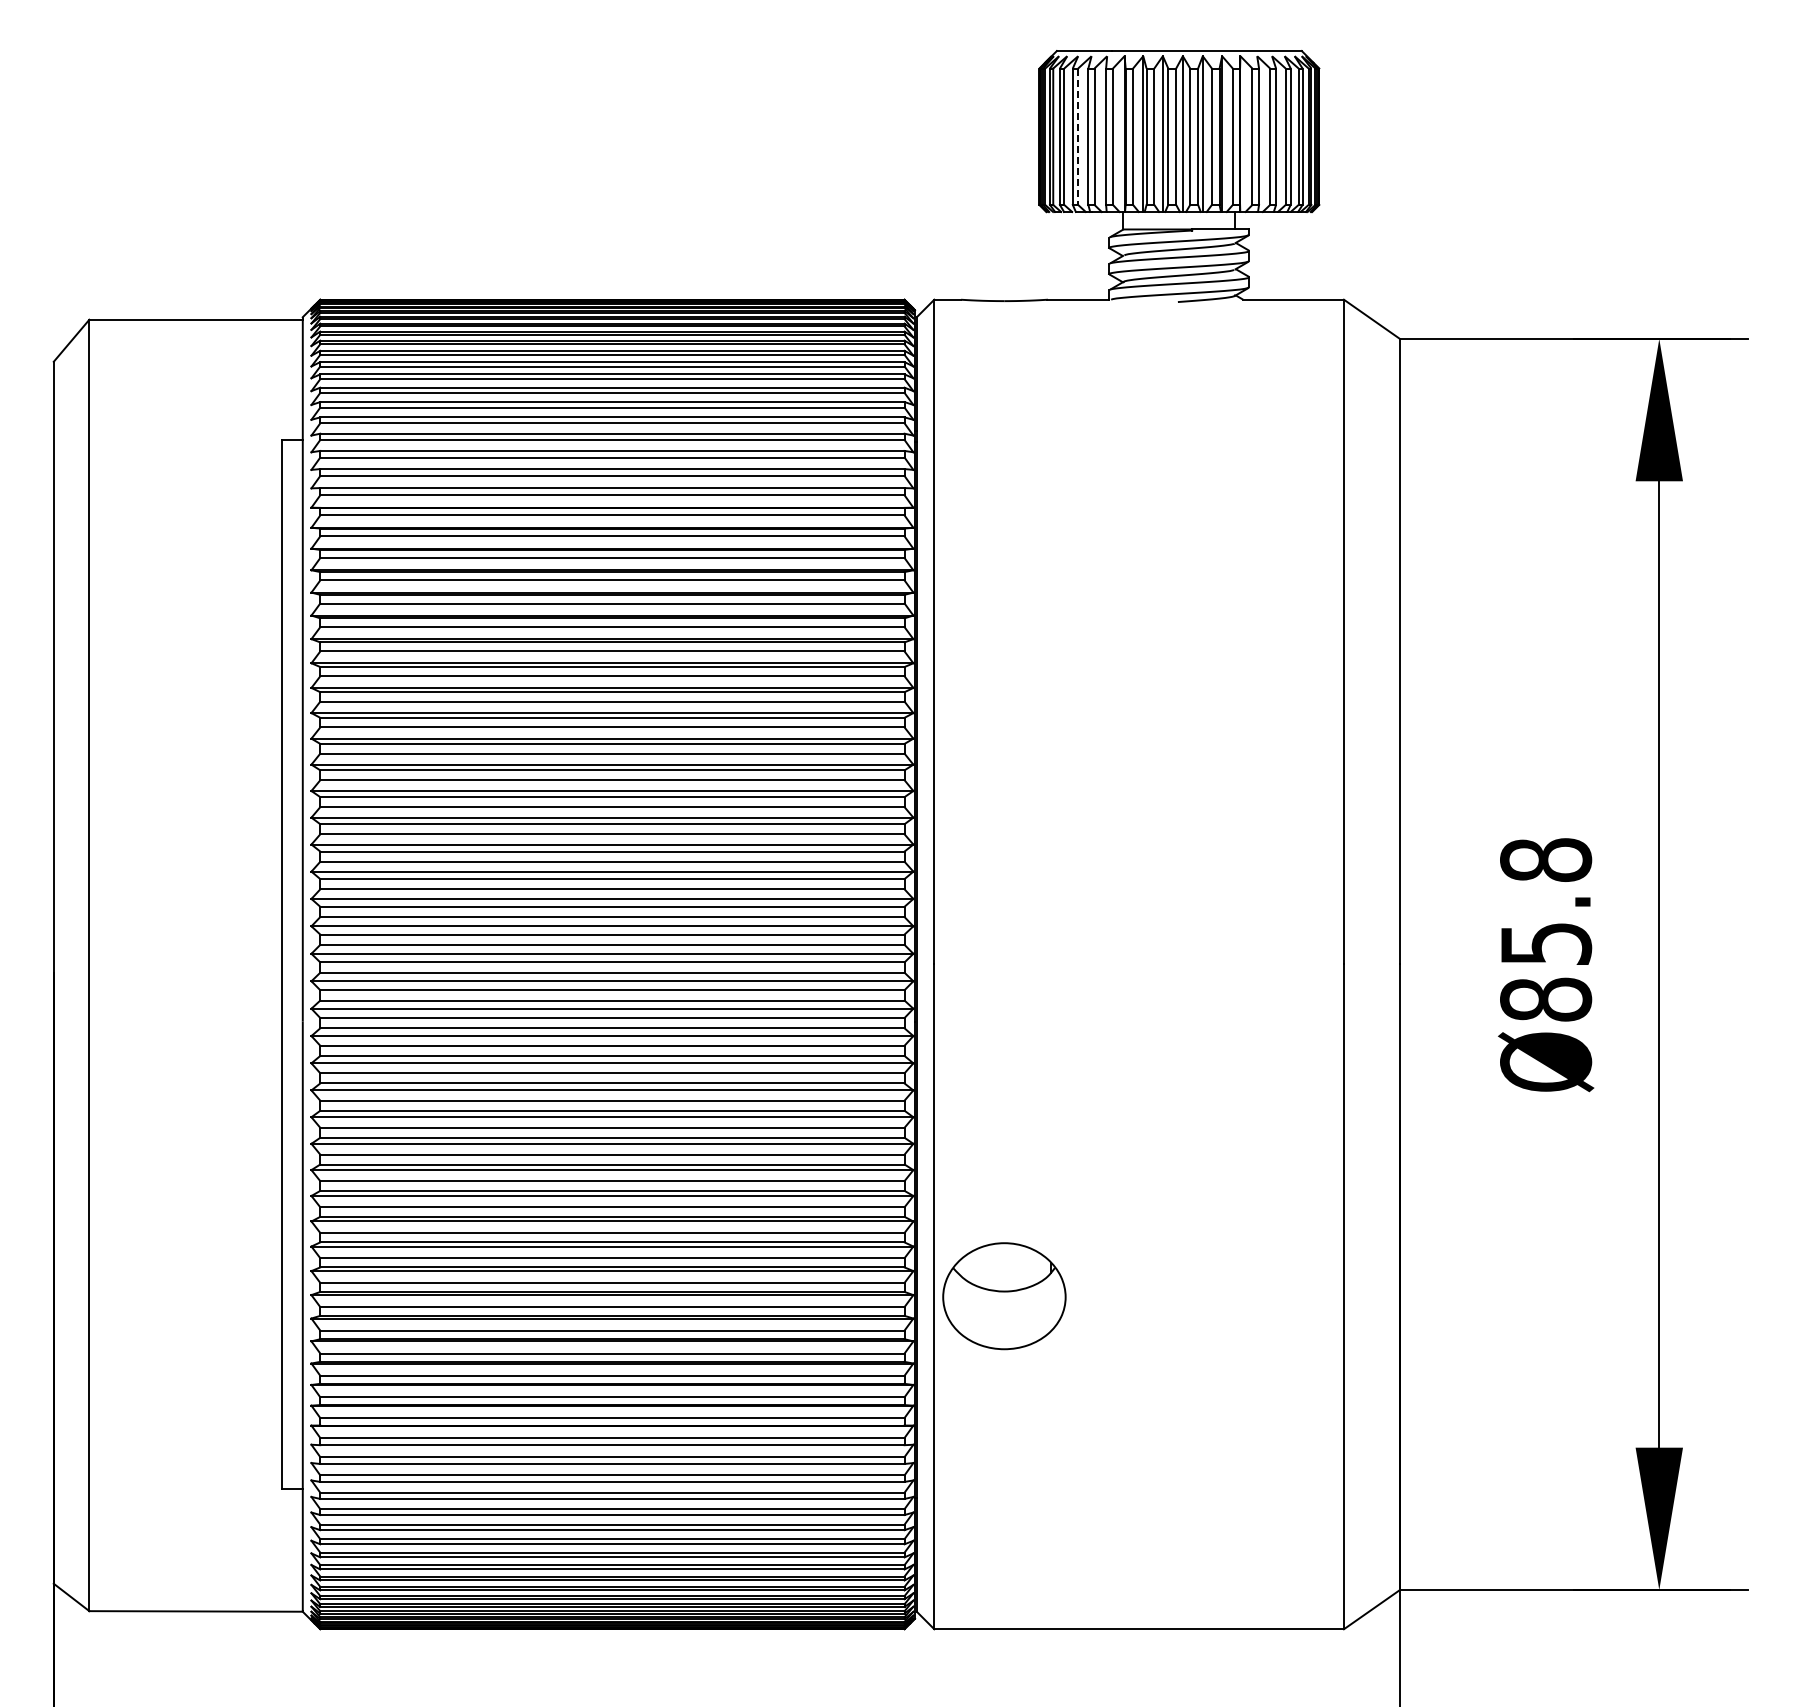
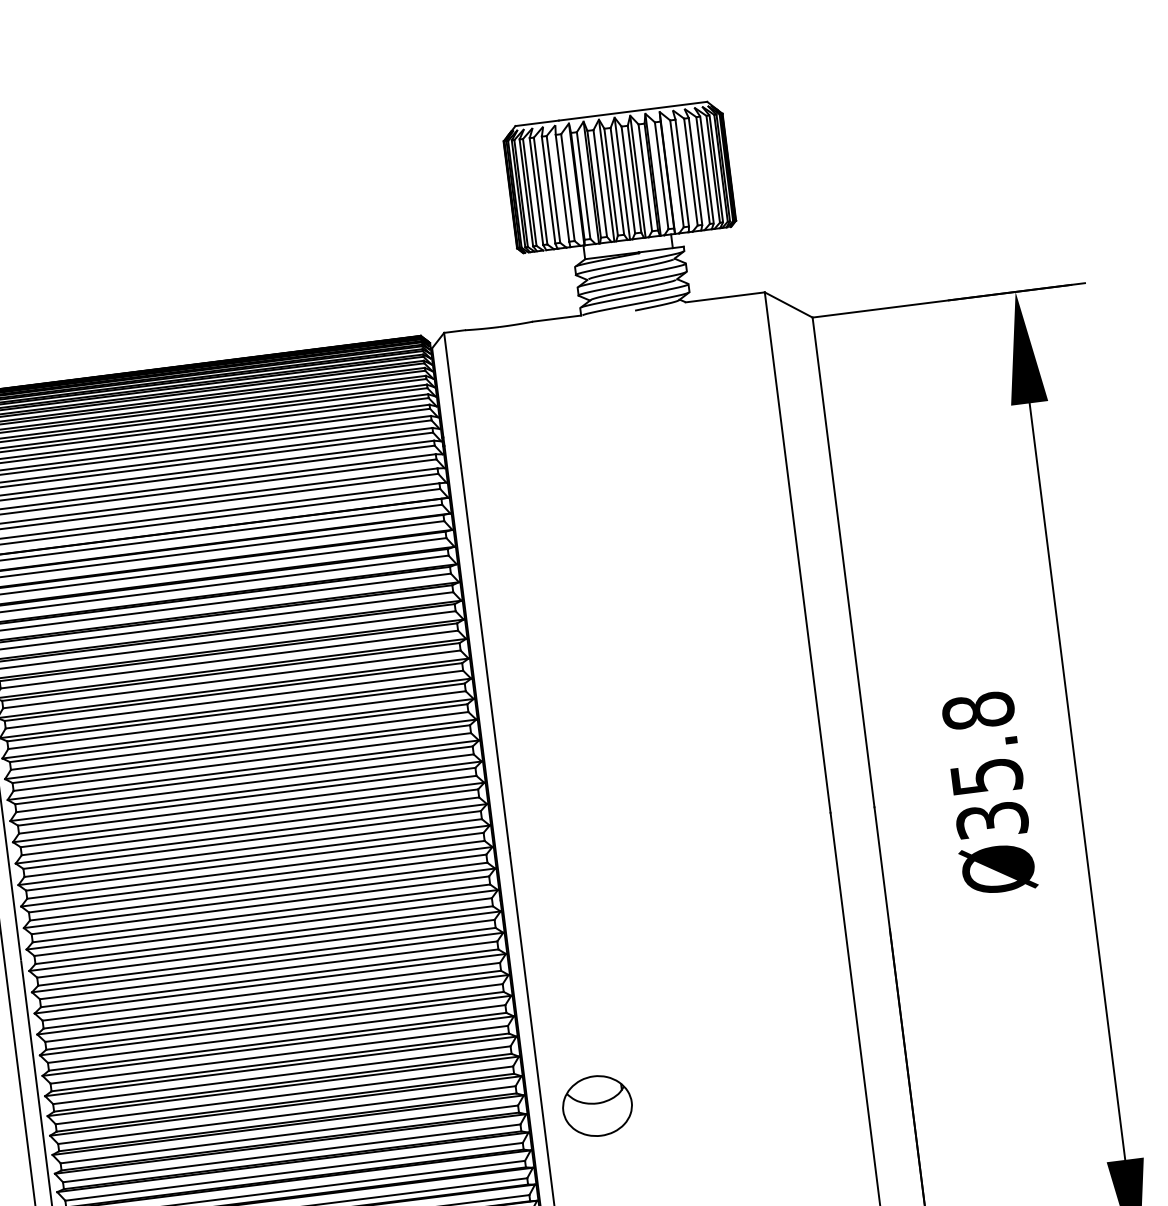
line: (1078, 137) -> (540, 191), dashed -> solid
text: (1546, 999) -> (992, 820), Ø85.8 -> Ø35.8
part: (1003, 1295) -> (596, 1105), size x0.71

